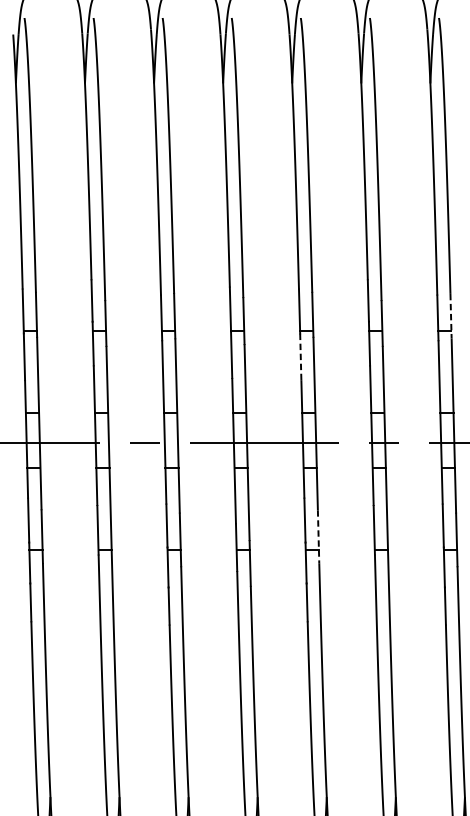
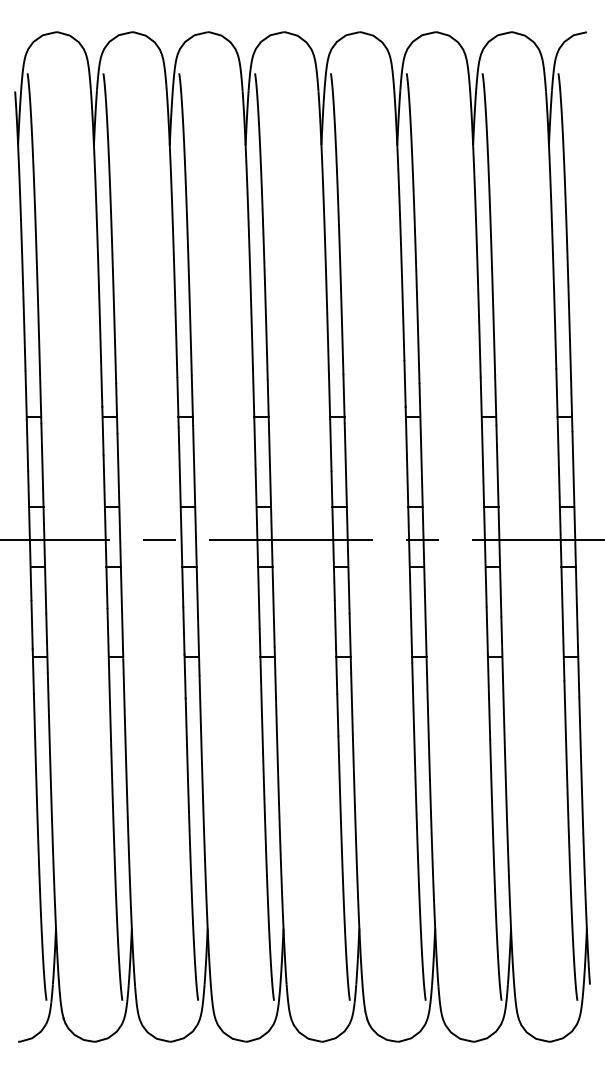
line: (450, 316) -> (495, 401), dashed -> solid
line: (300, 357) -> (330, 445), dashed -> solid
line: (318, 537) -> (350, 643), dashed -> solid

